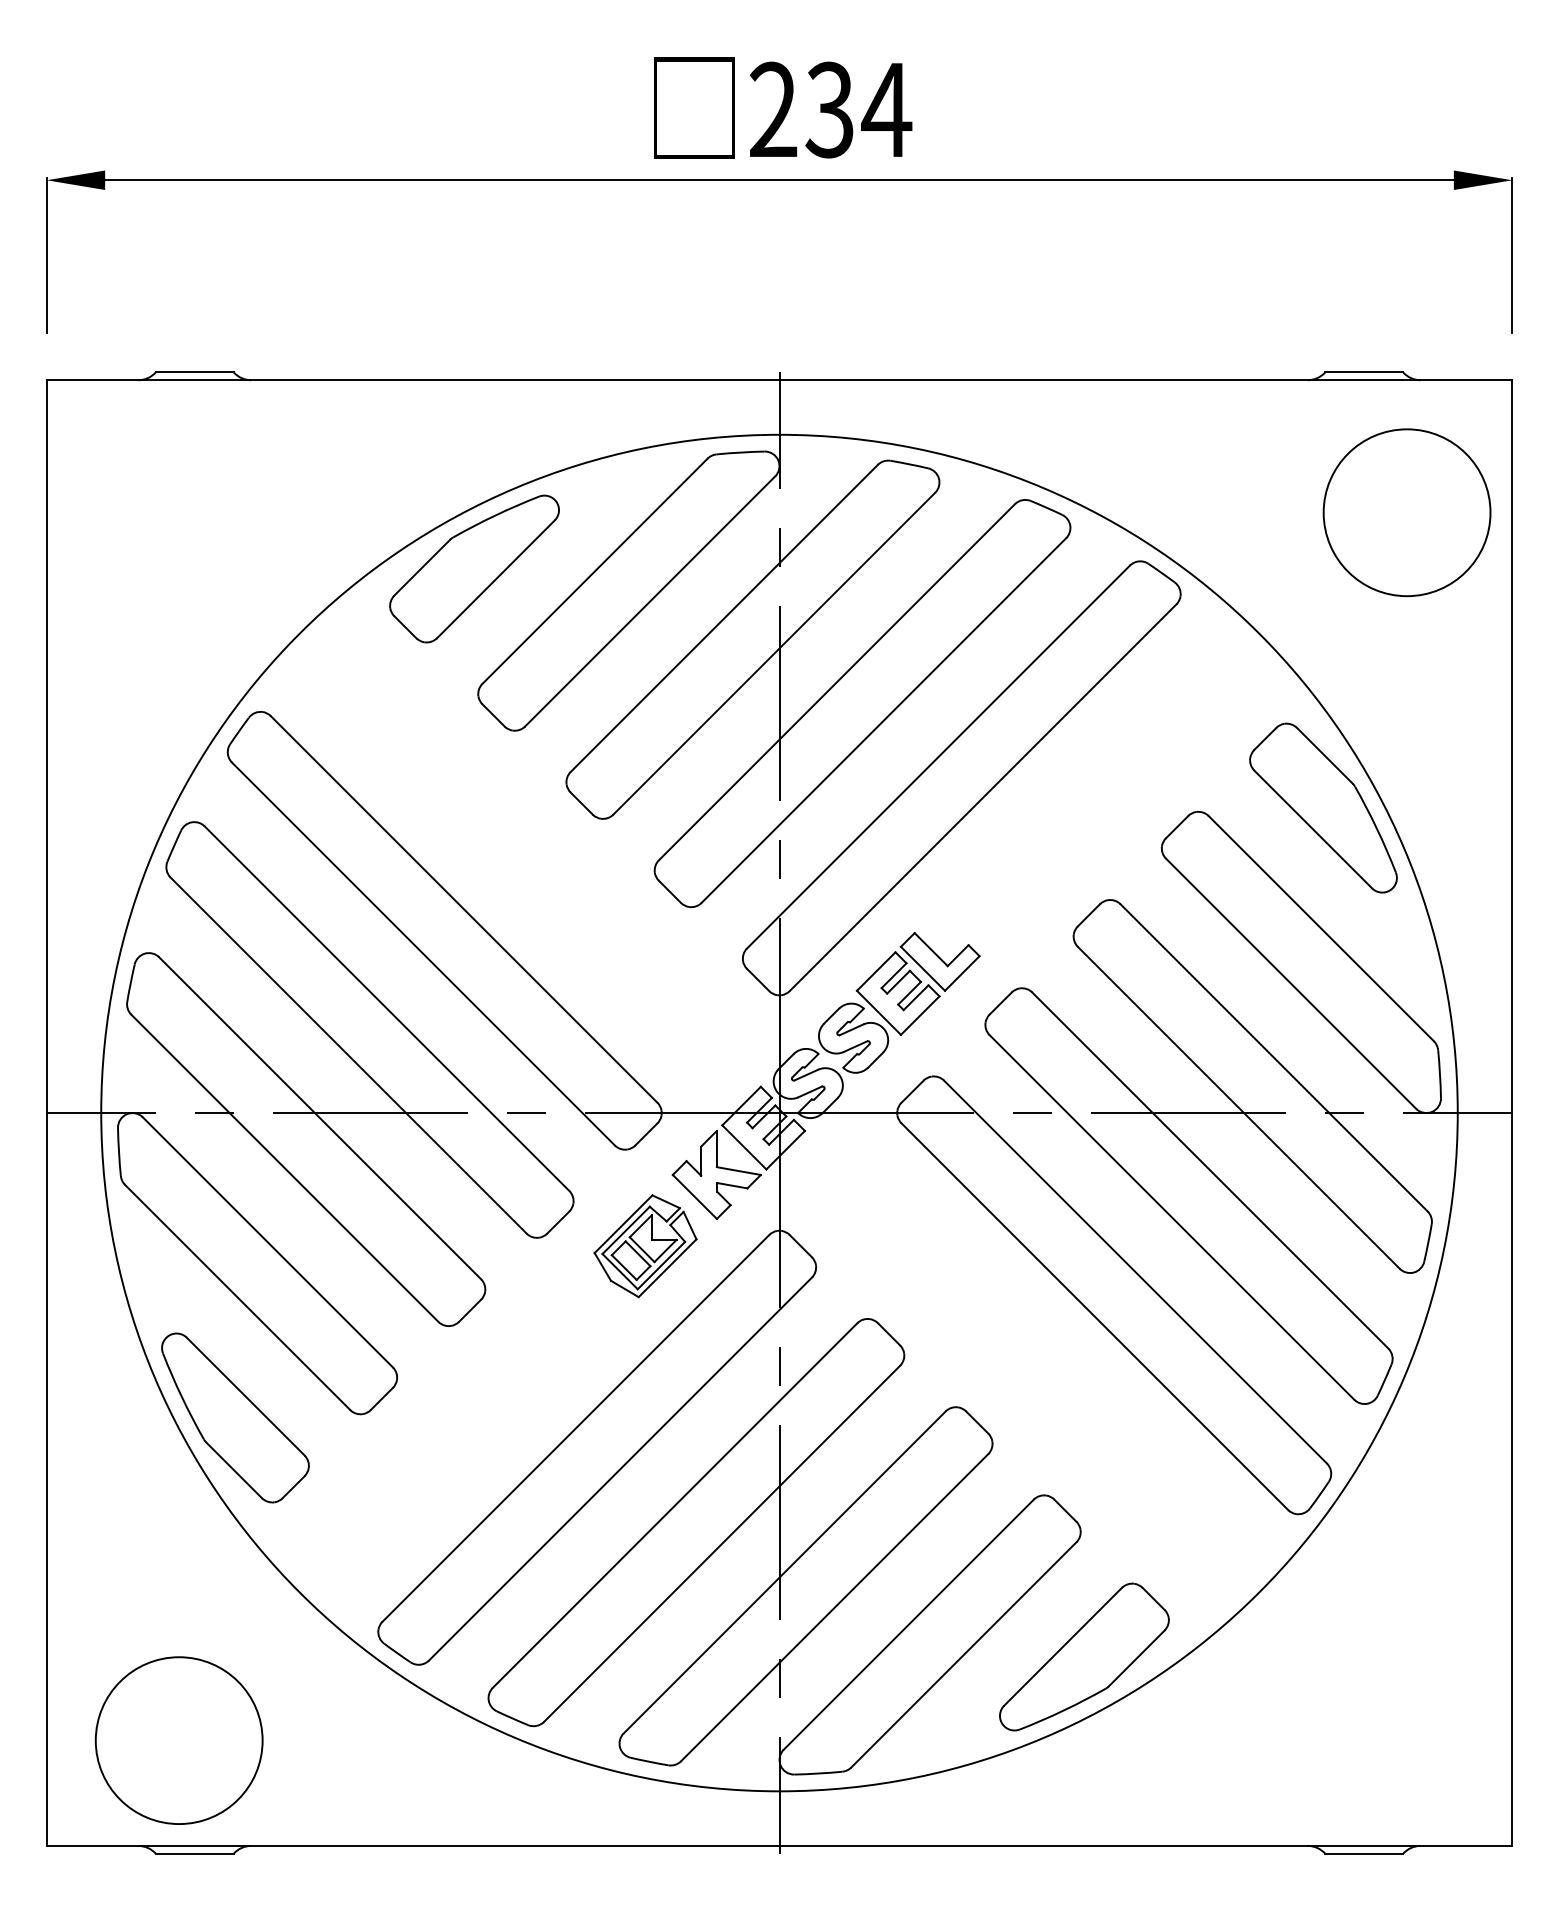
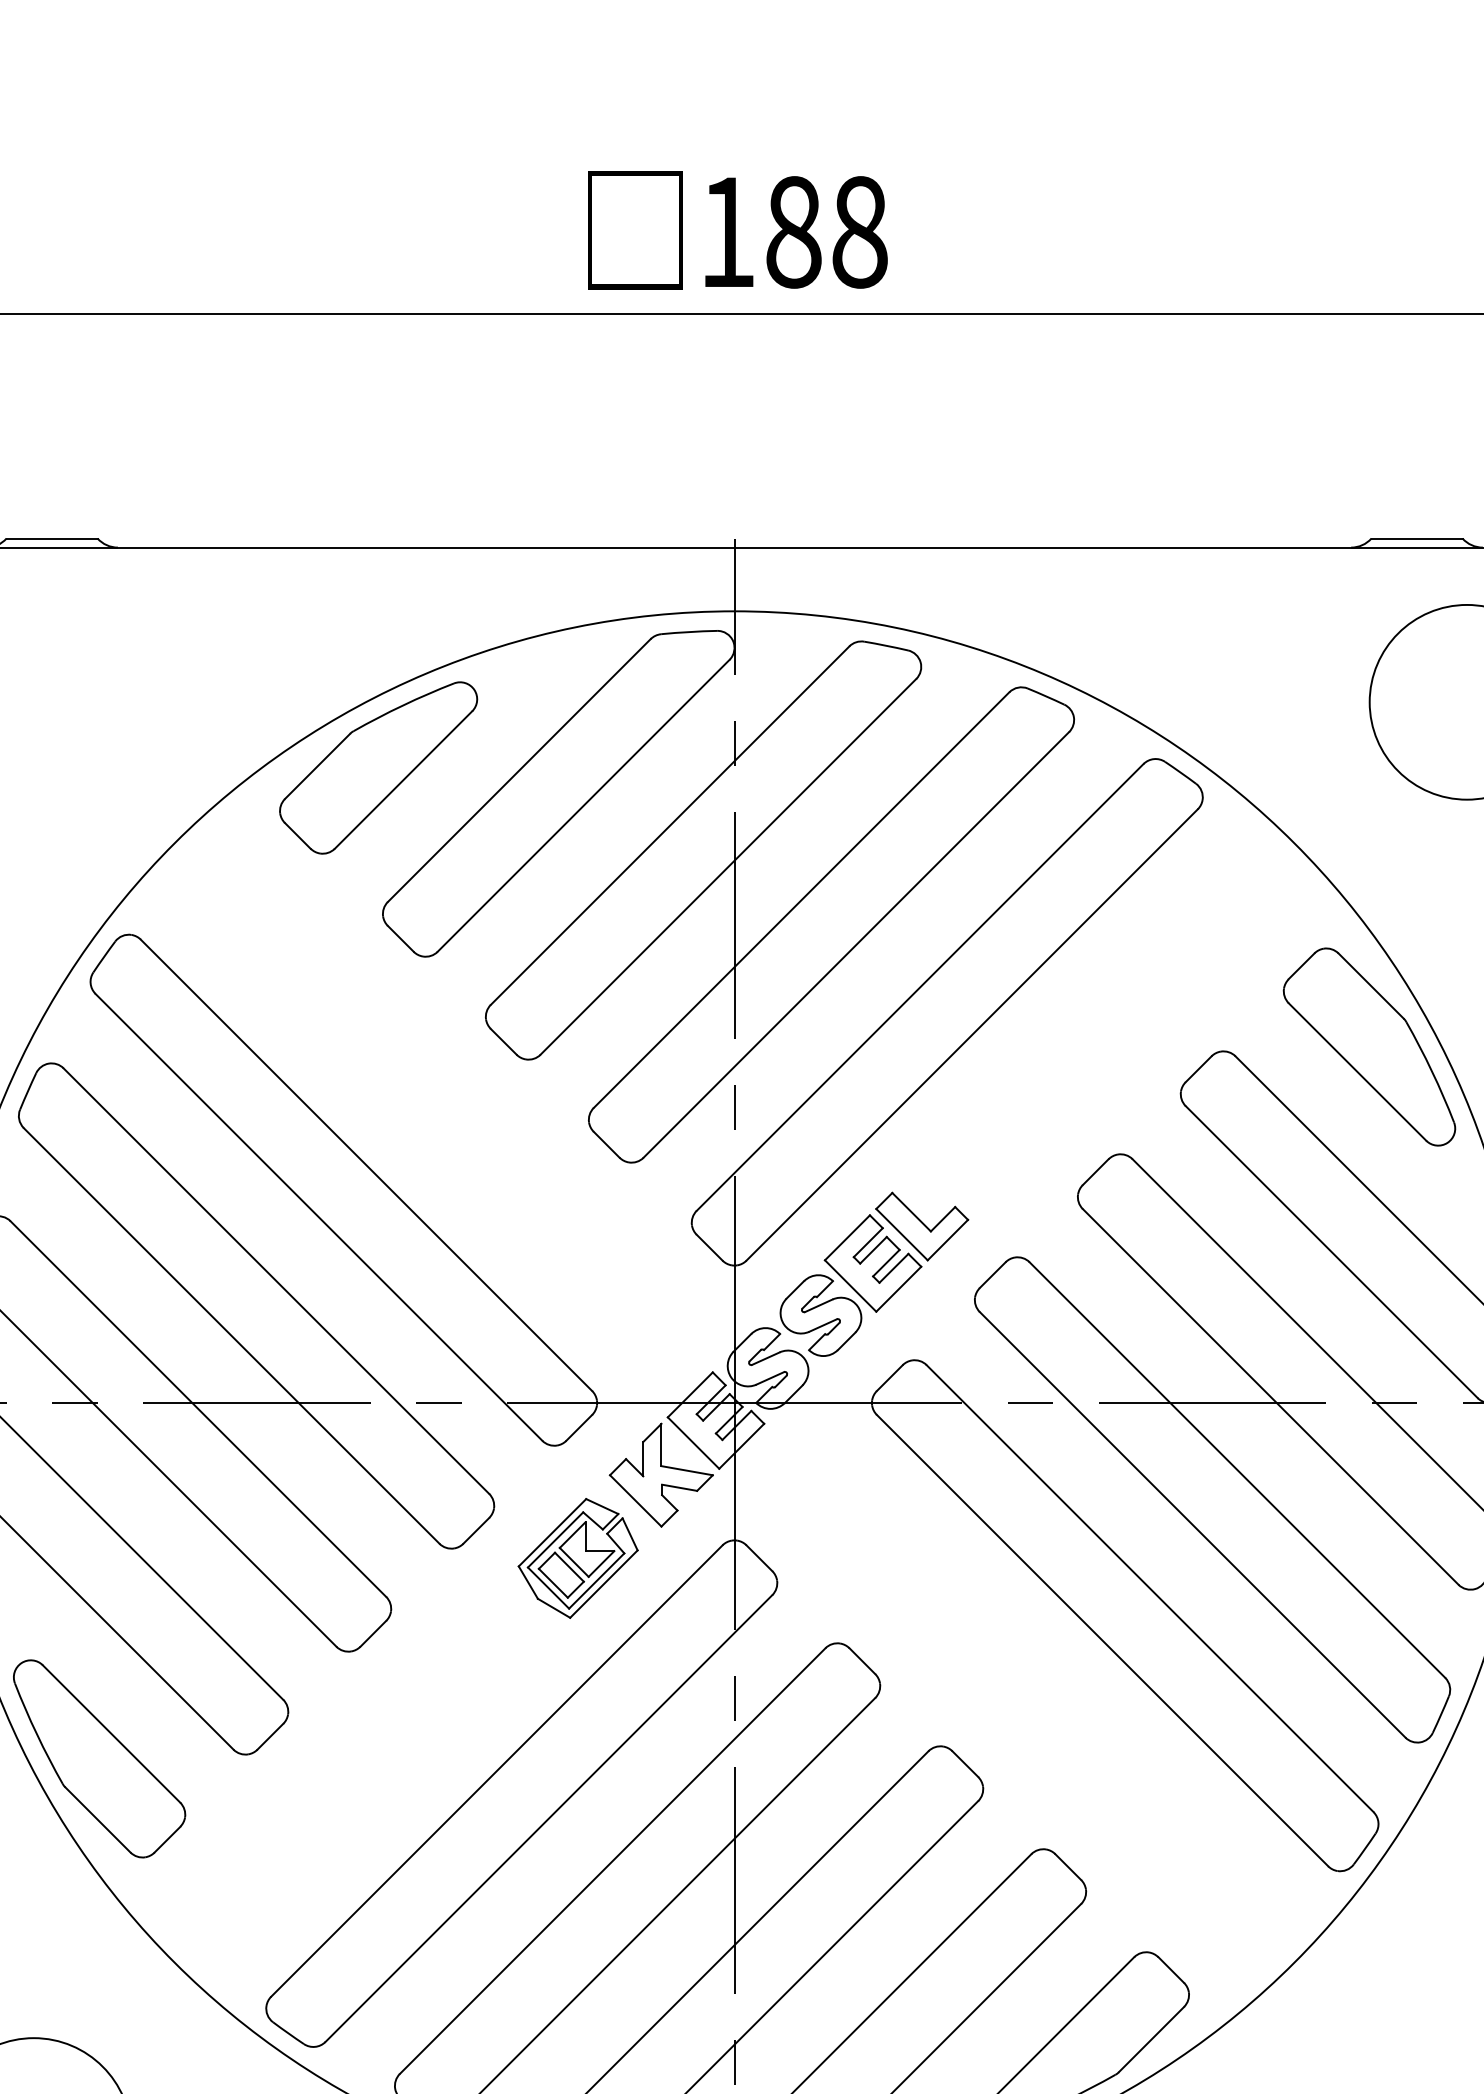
text: (830, 109) -> (794, 231), 234 -> 188

